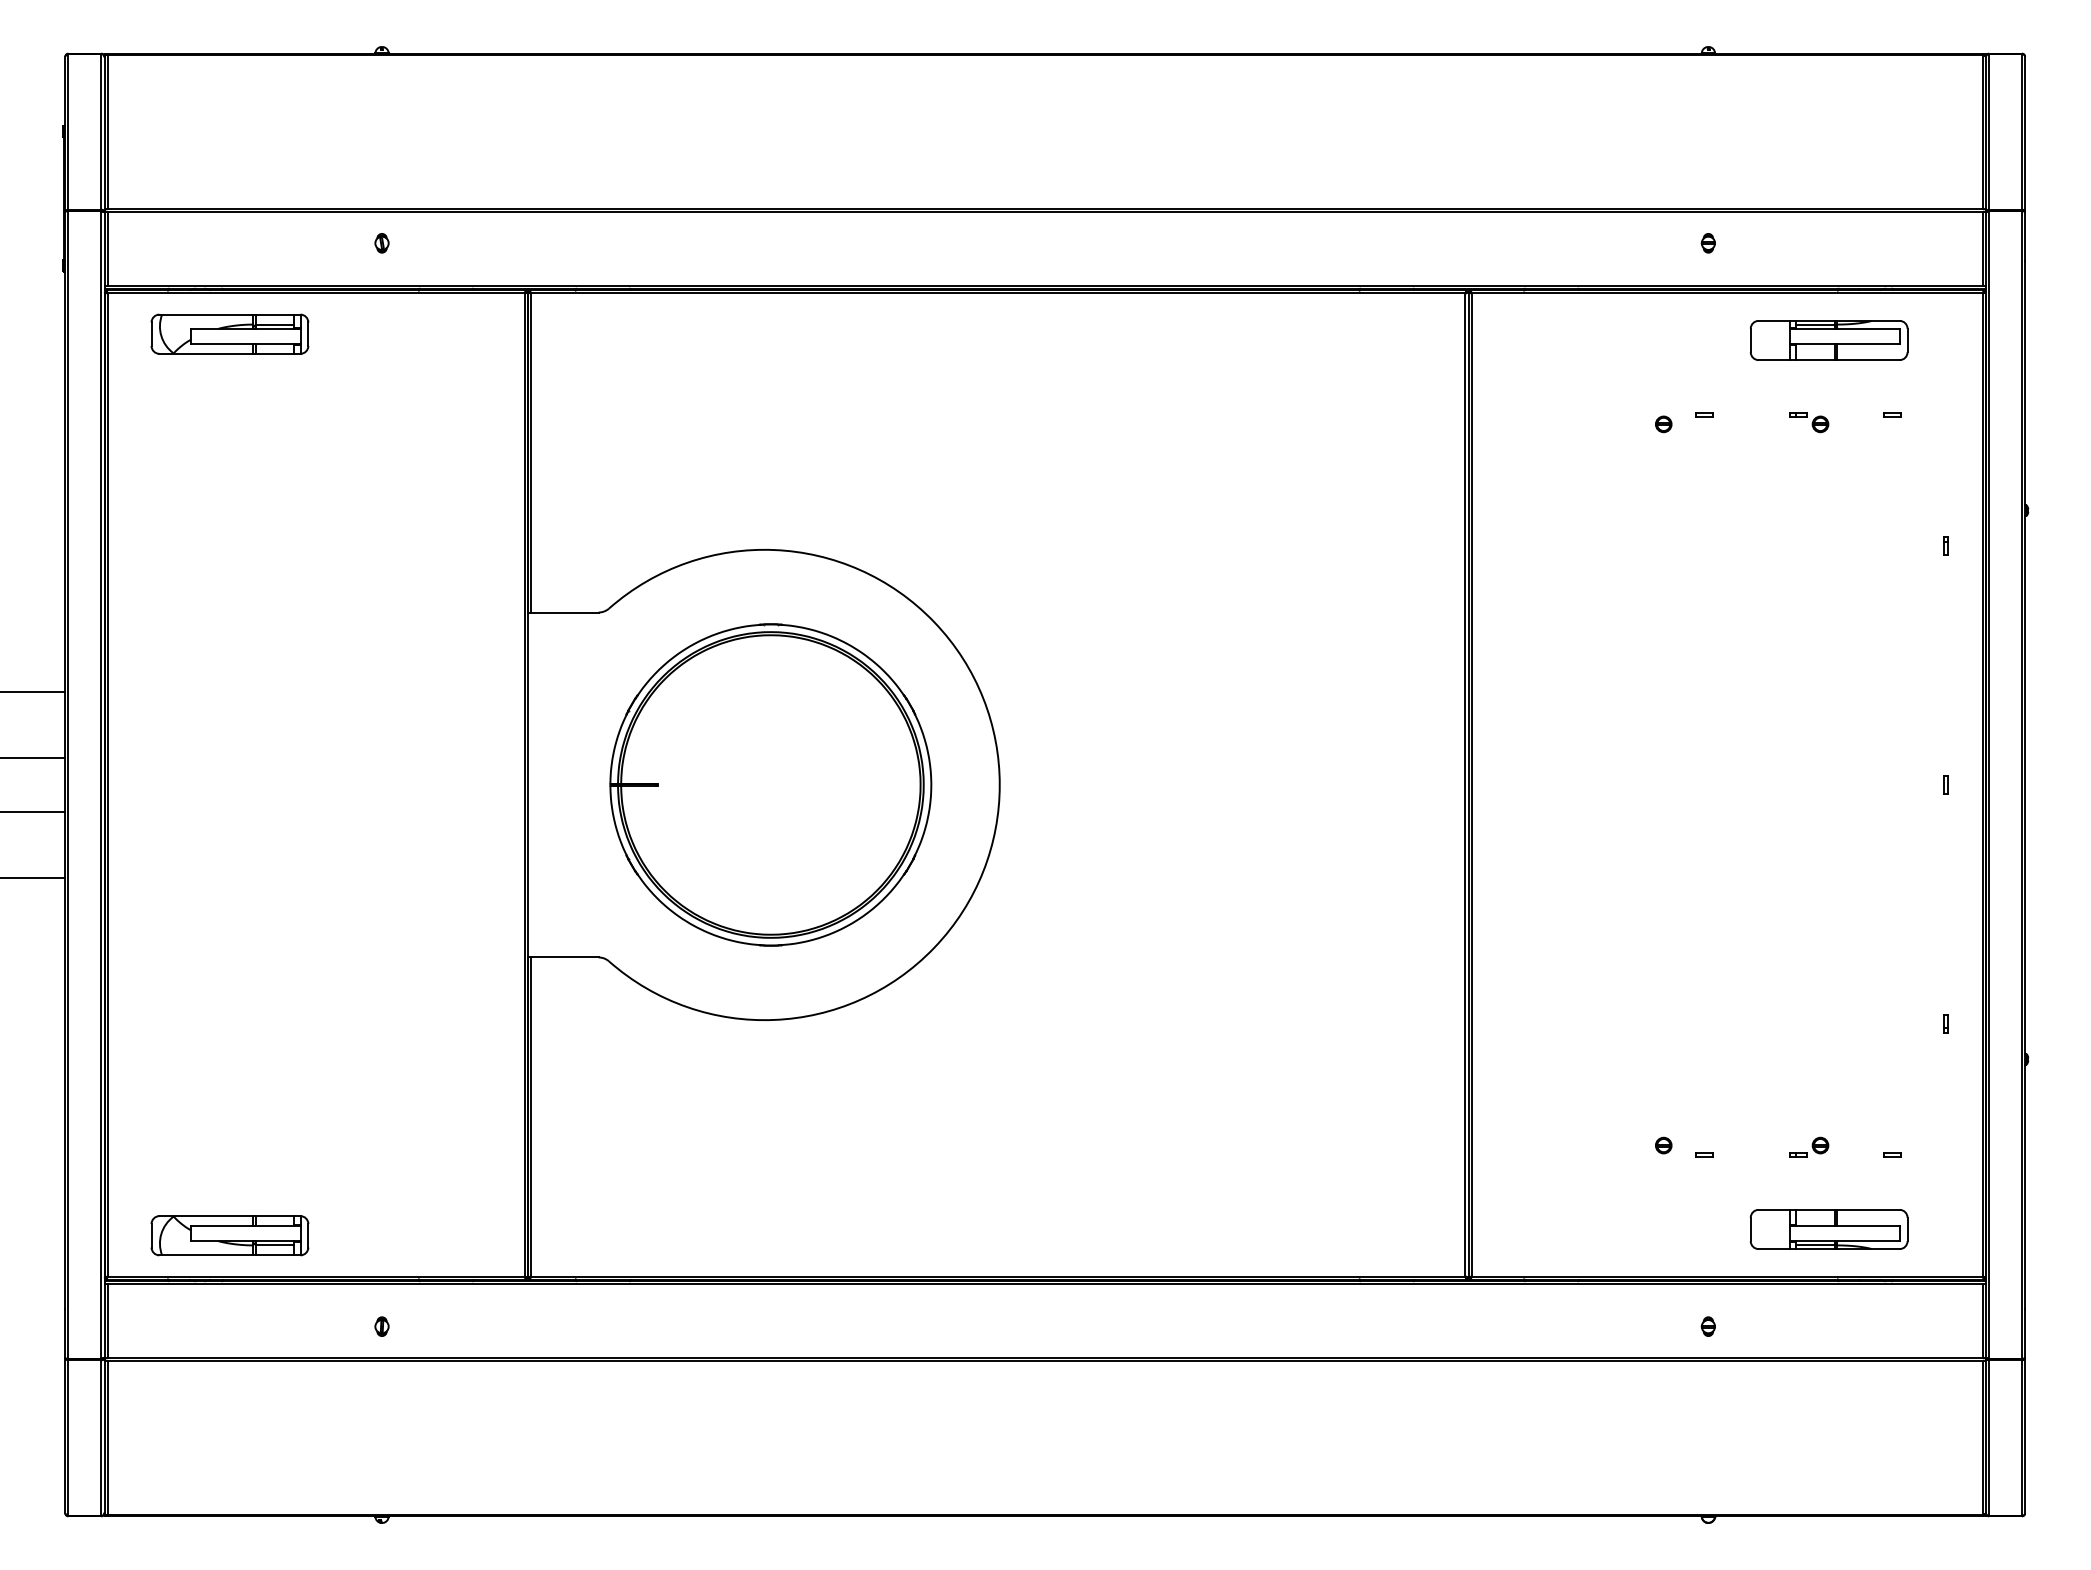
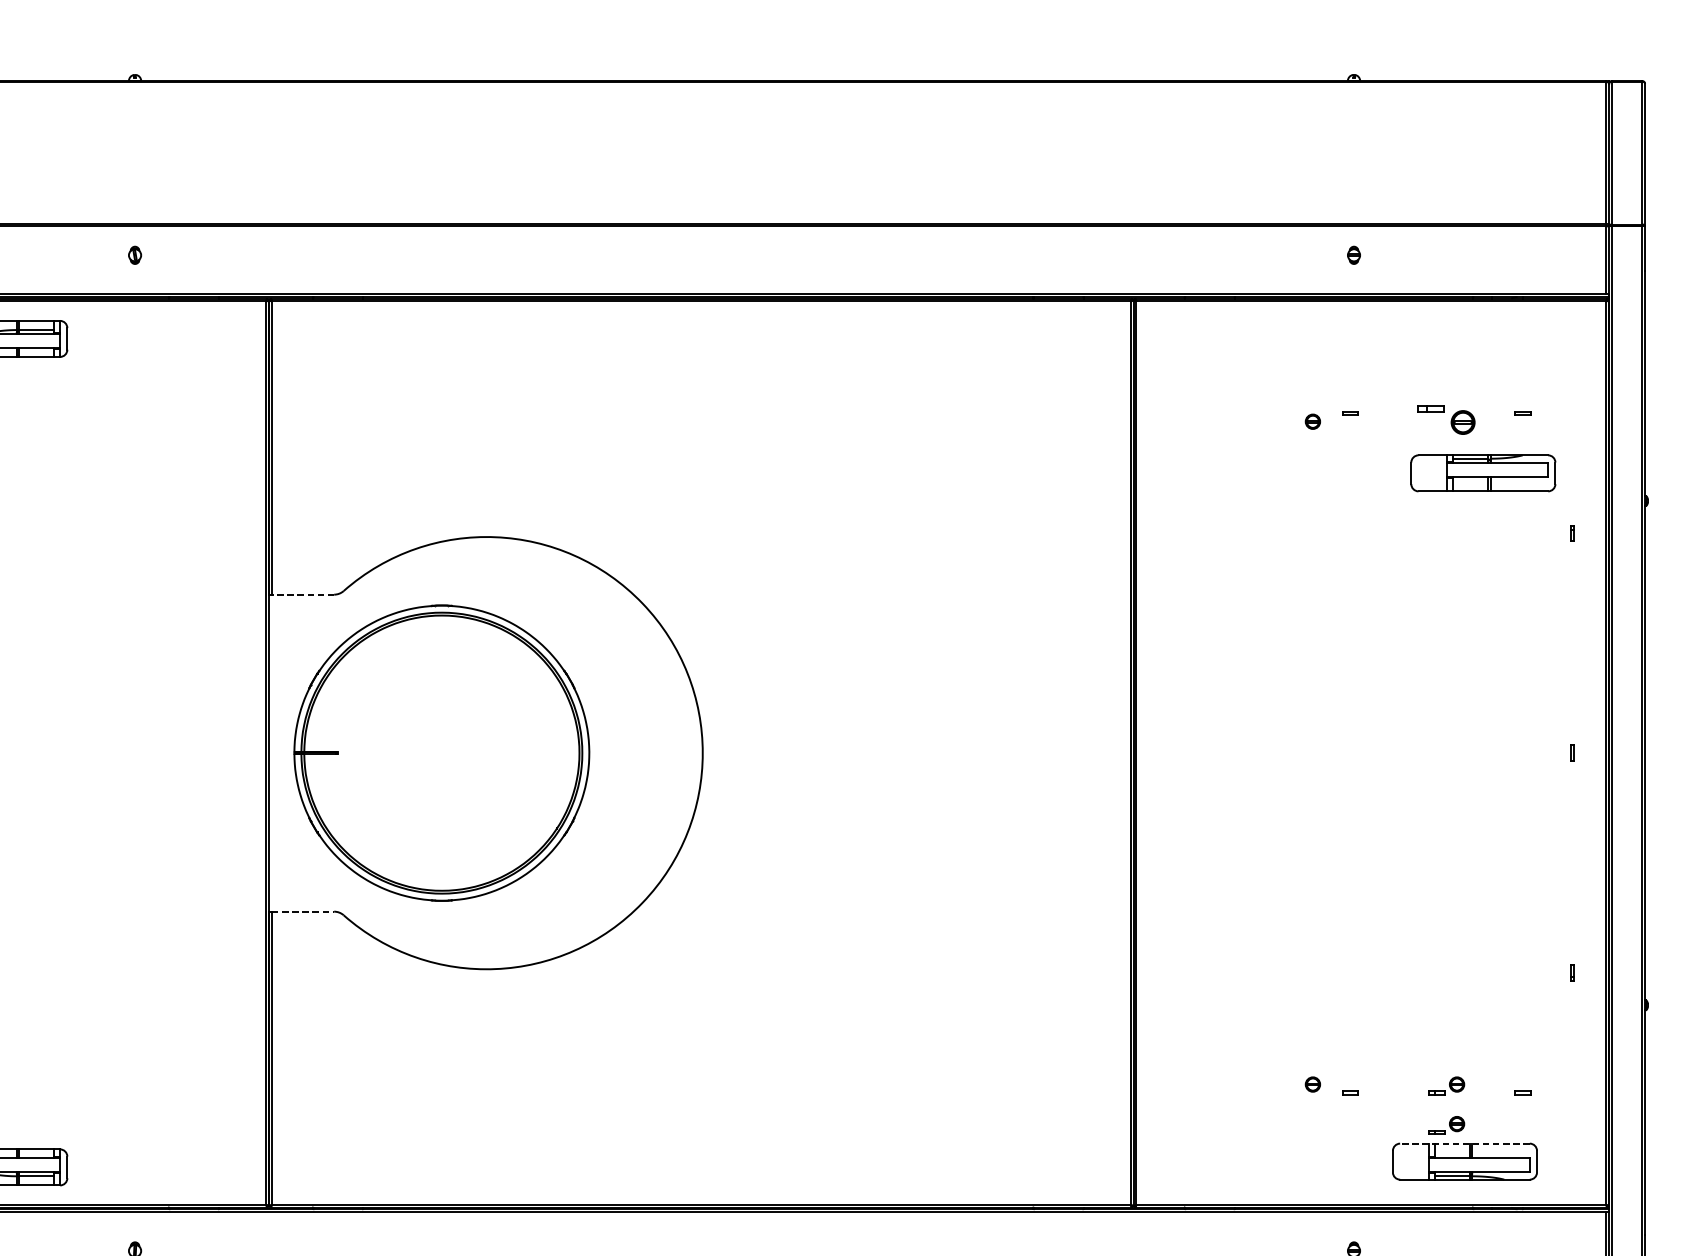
part: (1829, 340) -> (1483, 473), moved
part: (1809, 422) -> (1446, 420), size x1.6
line: (564, 612) -> (302, 594), solid -> dashed
part: (770, 784) -> (441, 752), moved
line: (564, 957) -> (302, 911), solid -> dashed
part: (1809, 1189) -> (1446, 1124), added
line: (1829, 1209) -> (1465, 1143), solid -> dashed

